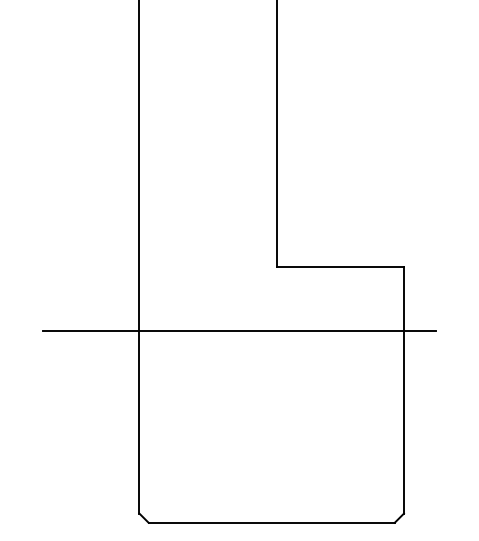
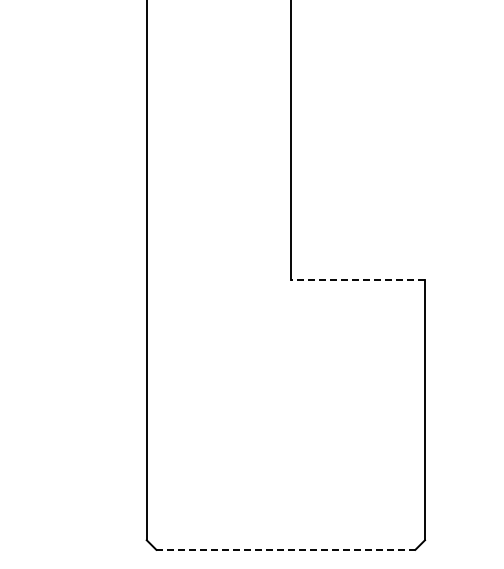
line: (340, 266) -> (358, 280), solid -> dashed
line: (239, 330) -> (251, 347), removed
line: (272, 522) -> (286, 549), solid -> dashed

